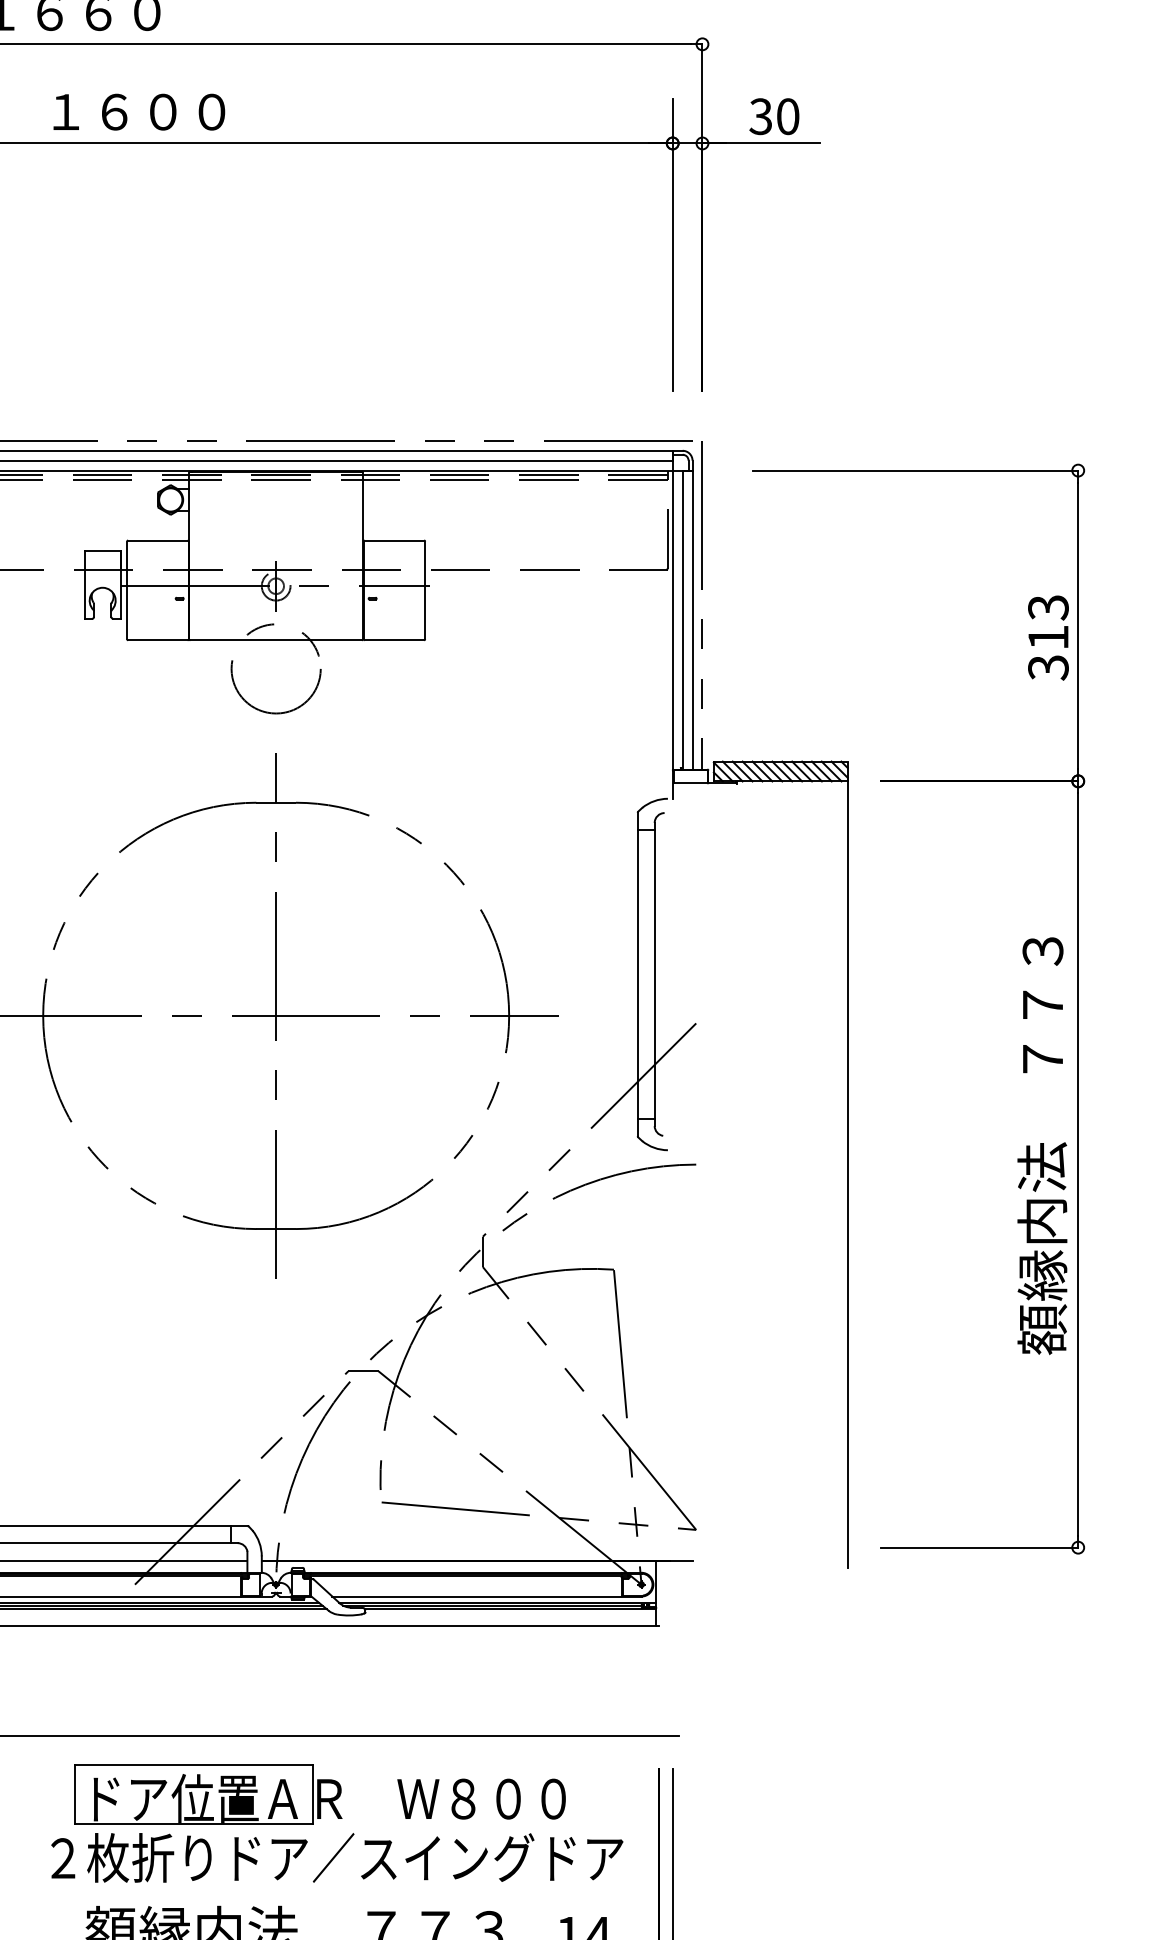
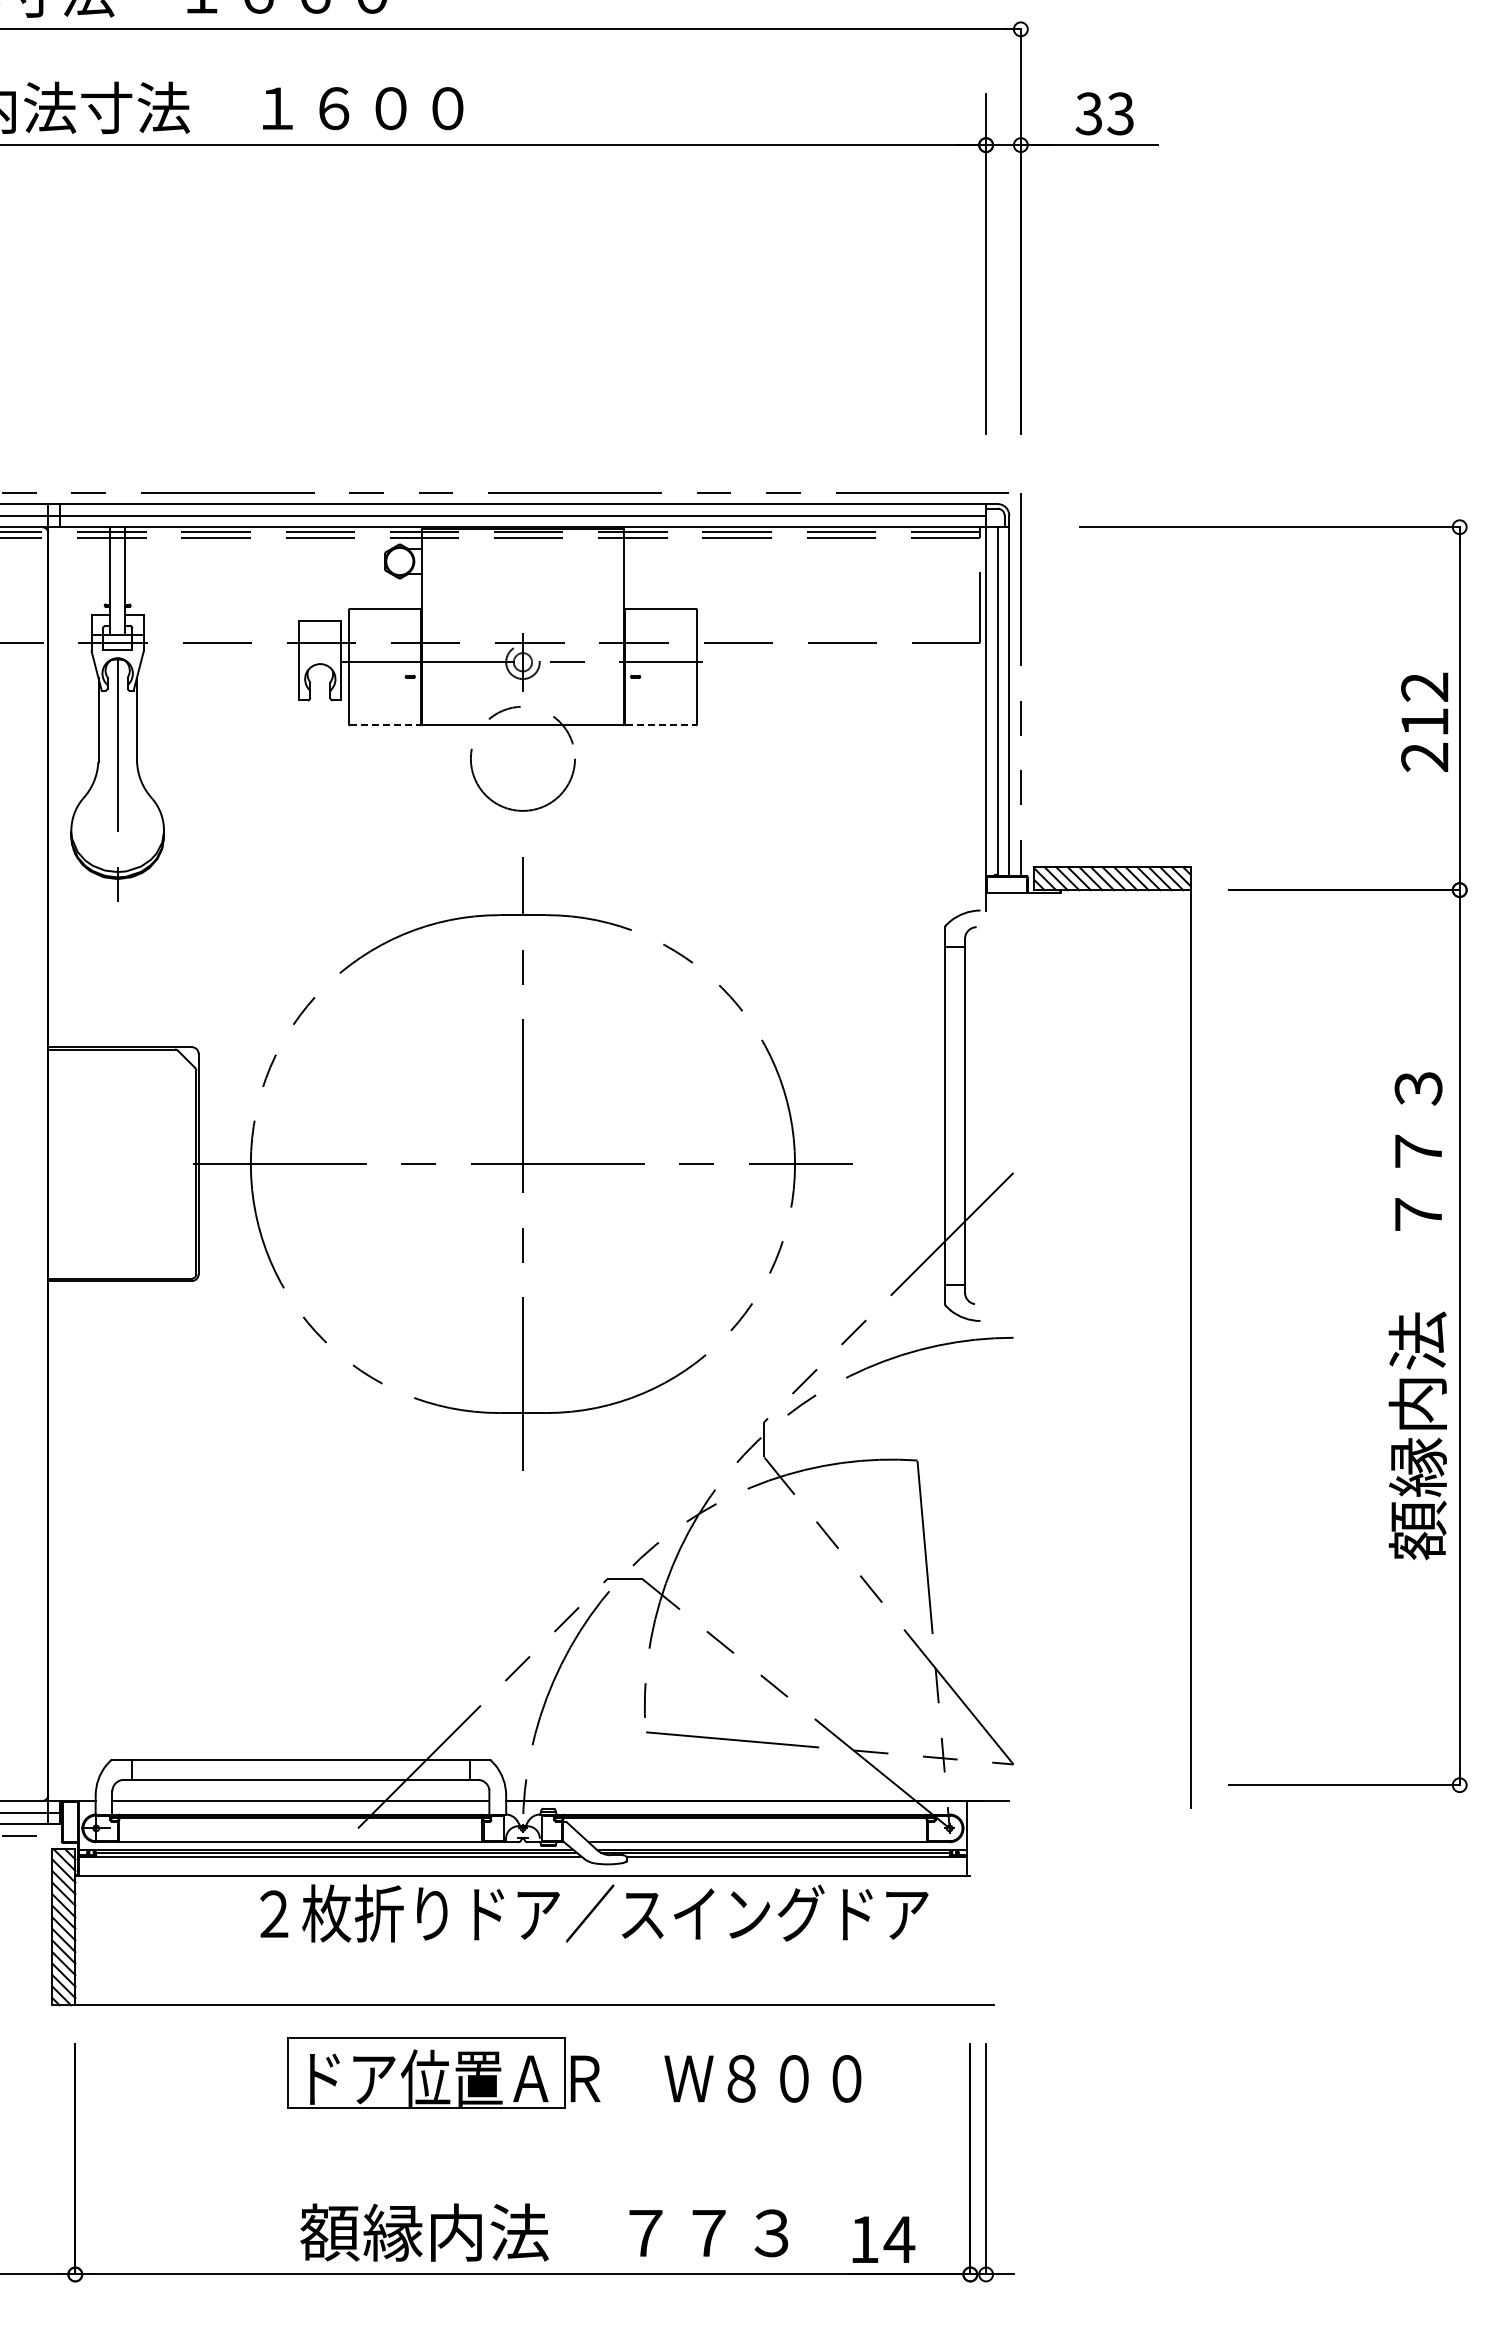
text: (787, 116) -> (1120, 113), 30 -> 33
text: (1048, 637) -> (1424, 722), 313 -> 212
line: (157, 640) -> (384, 725), solid -> dashed
line: (394, 640) -> (661, 725), solid -> dashed
text: (337, 1857) -> (594, 1913), moved

